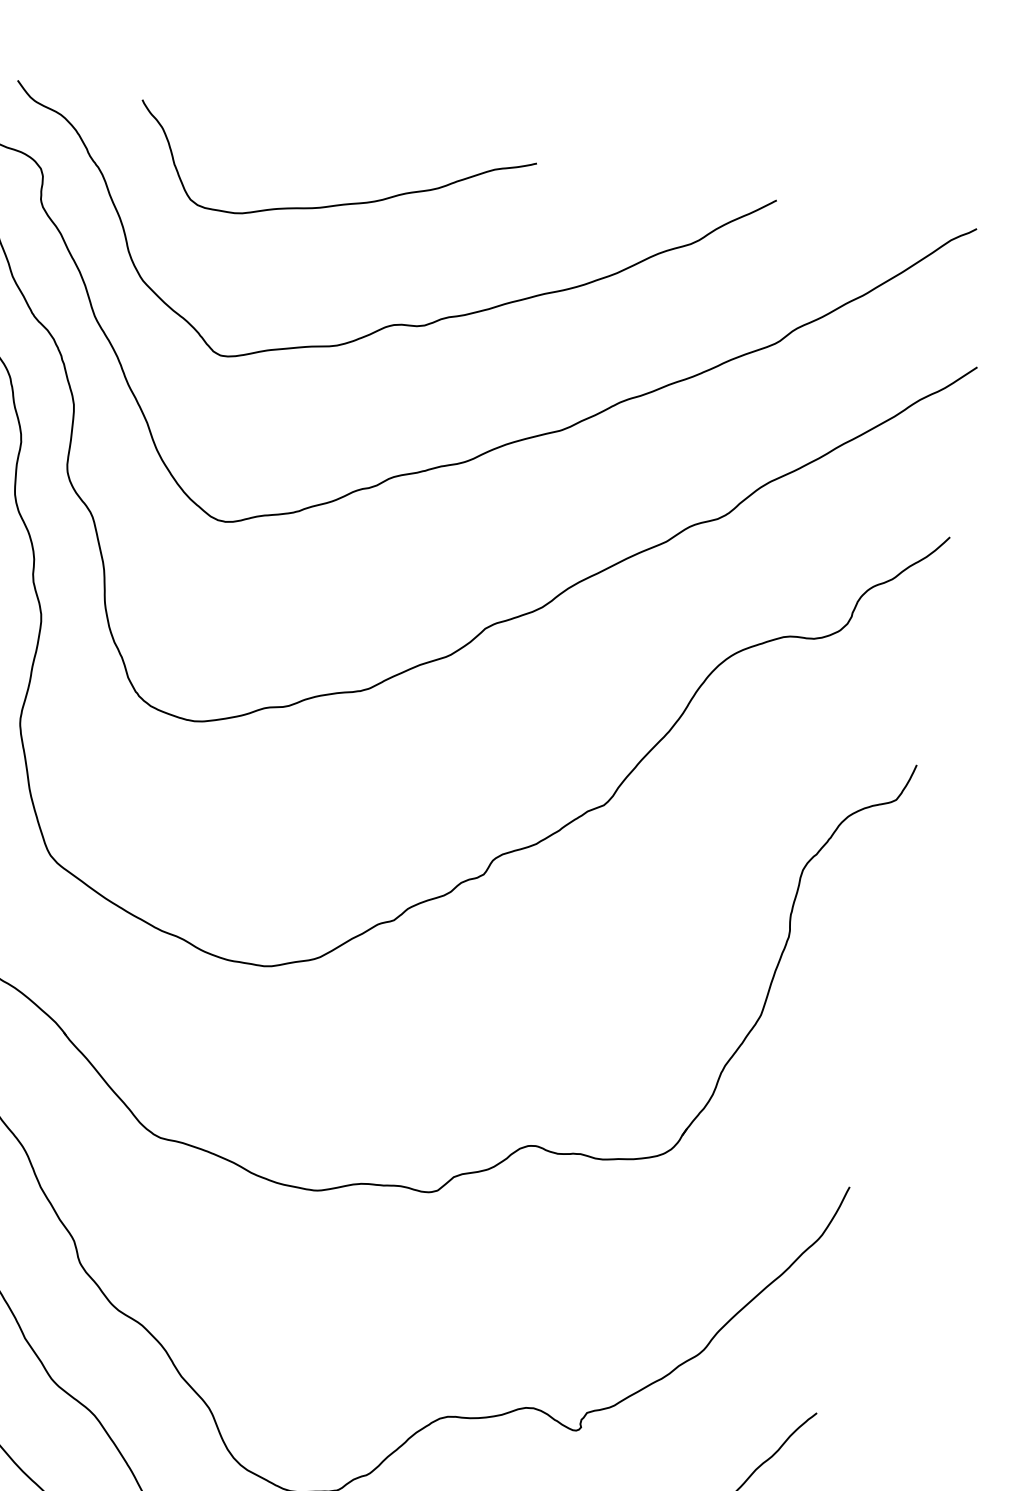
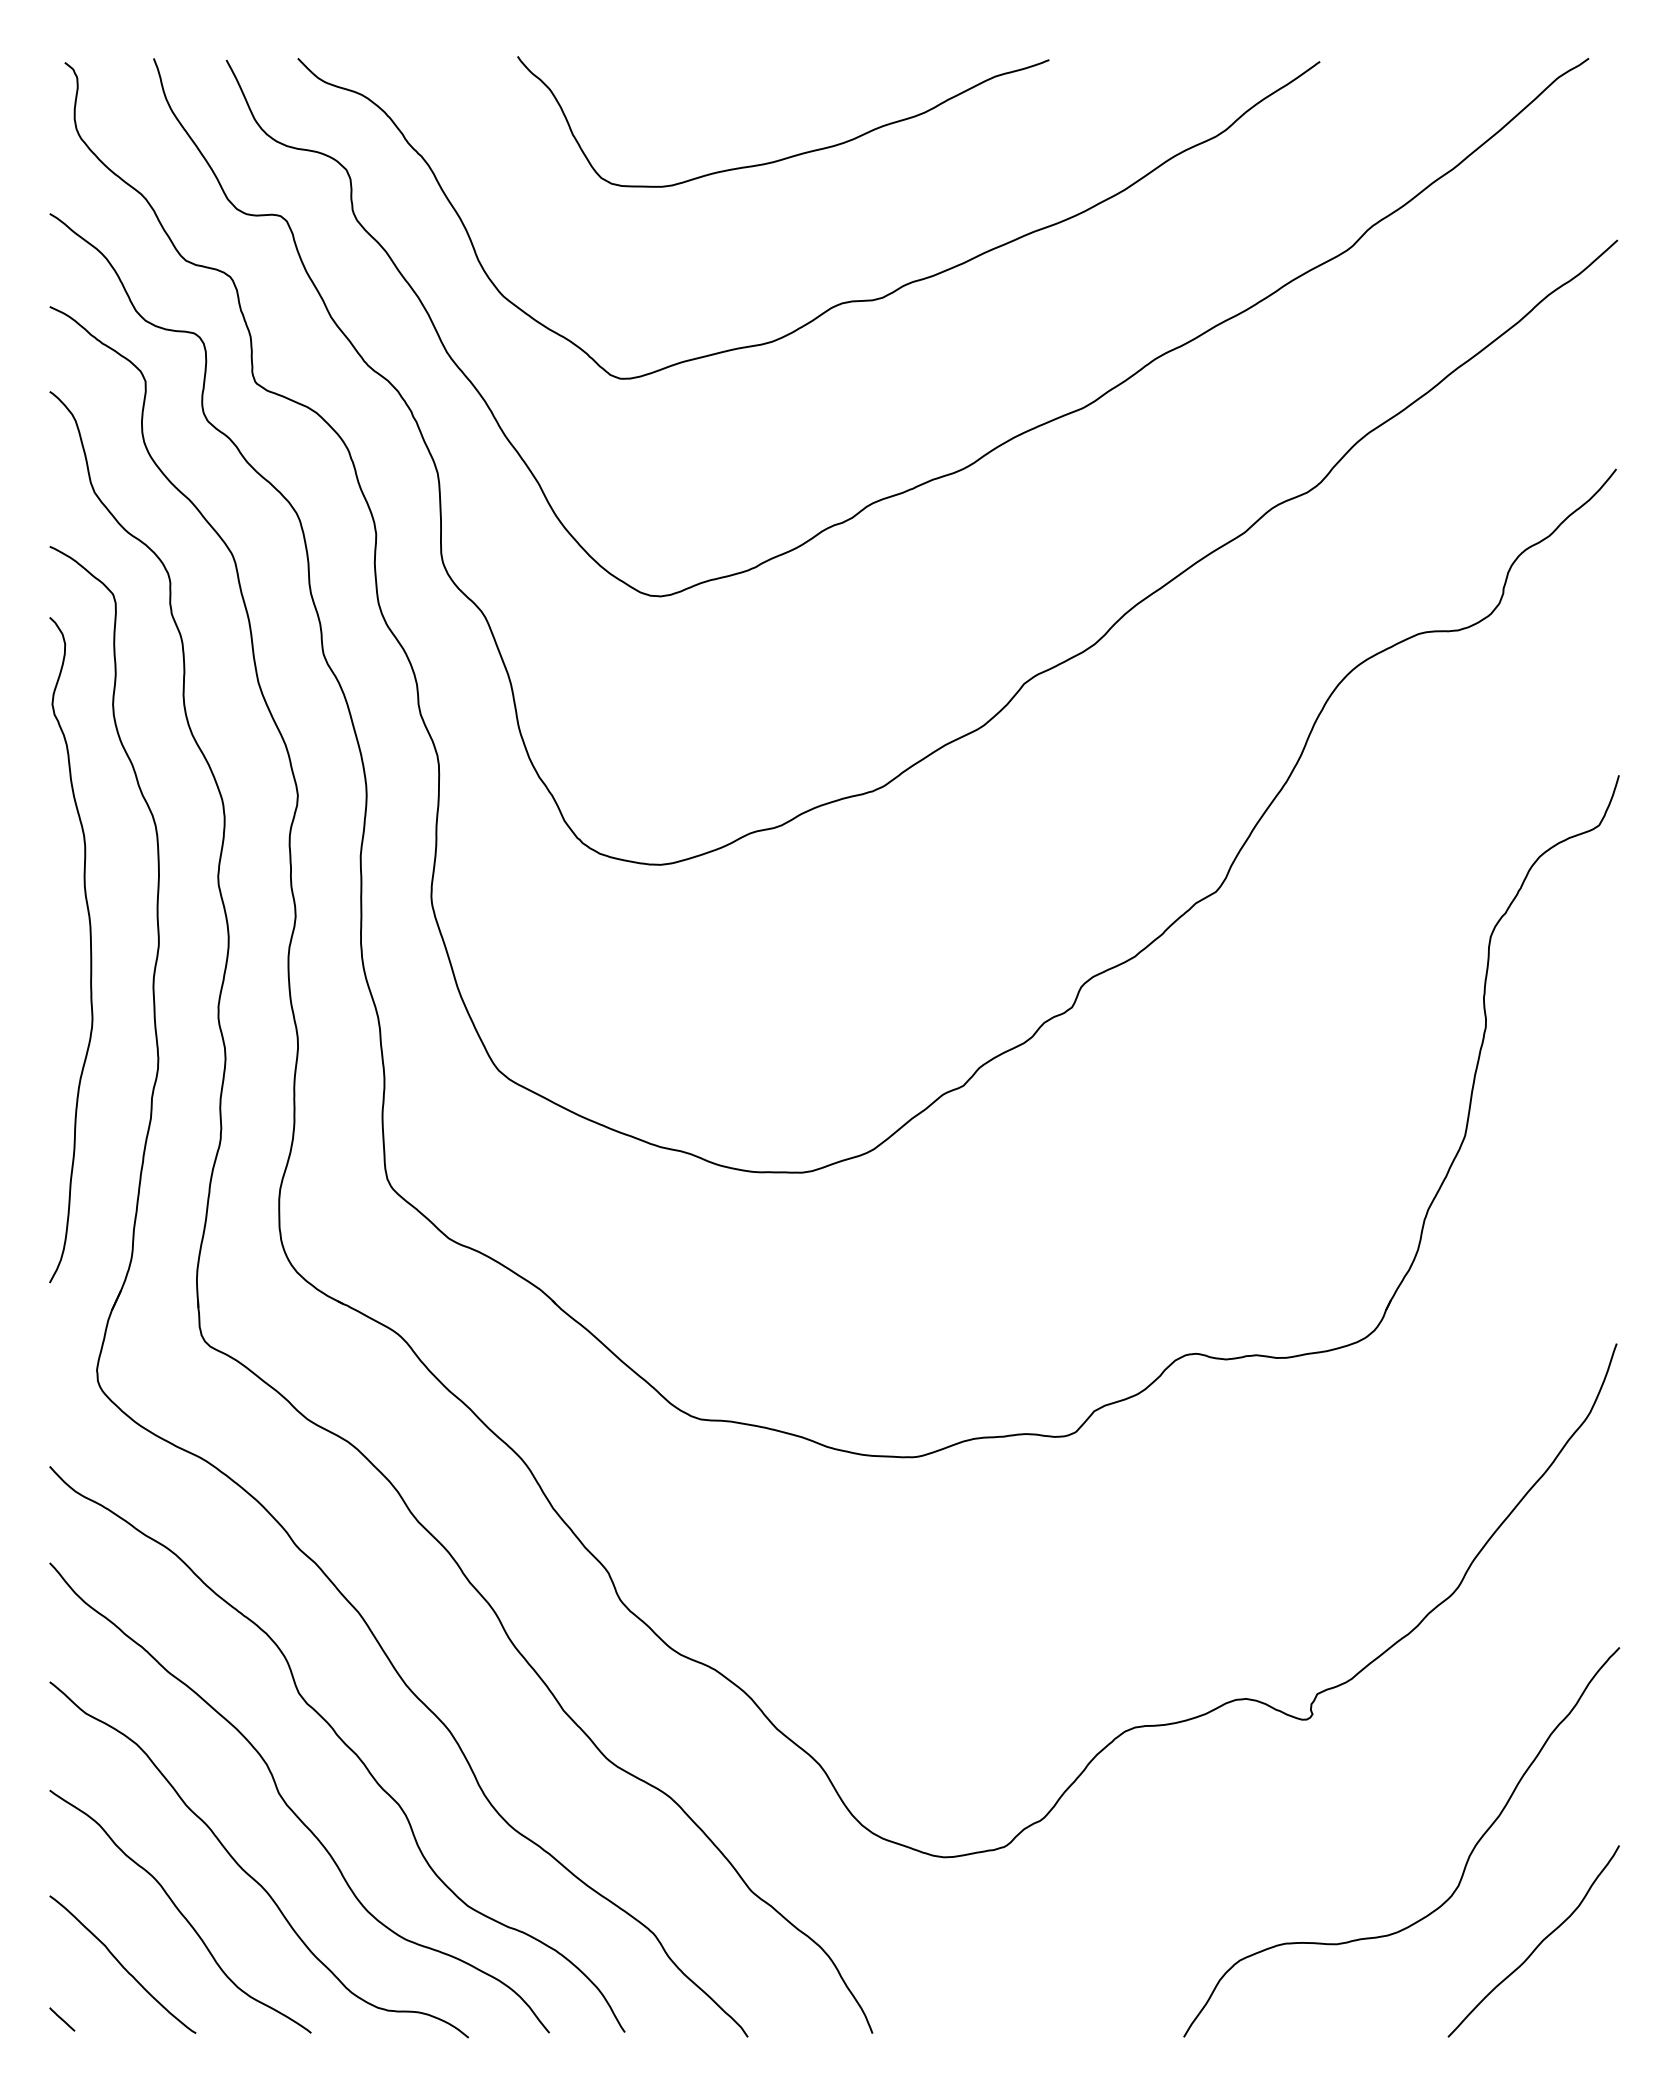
curve: (334, 204) -> (791, 155), moved

